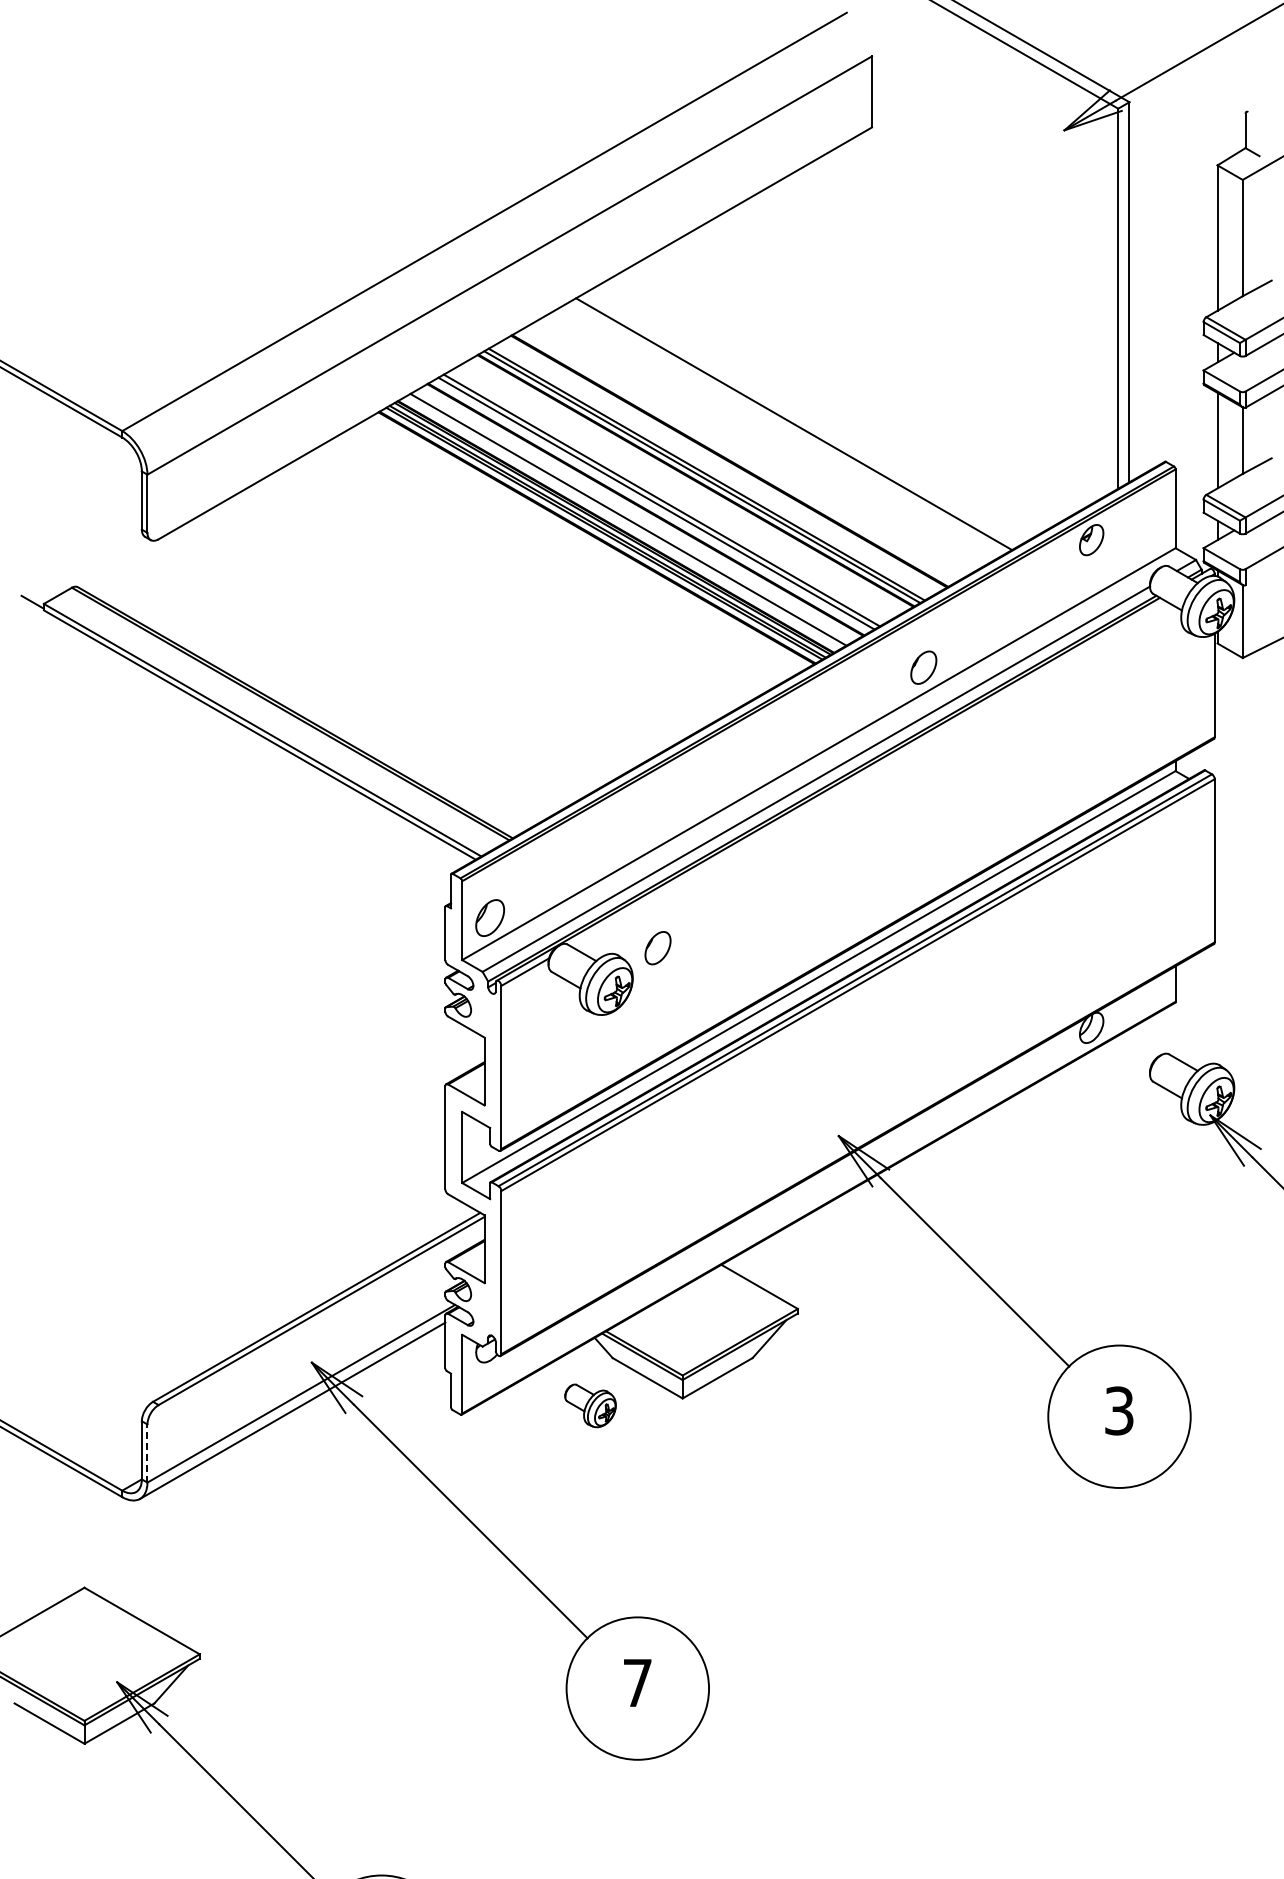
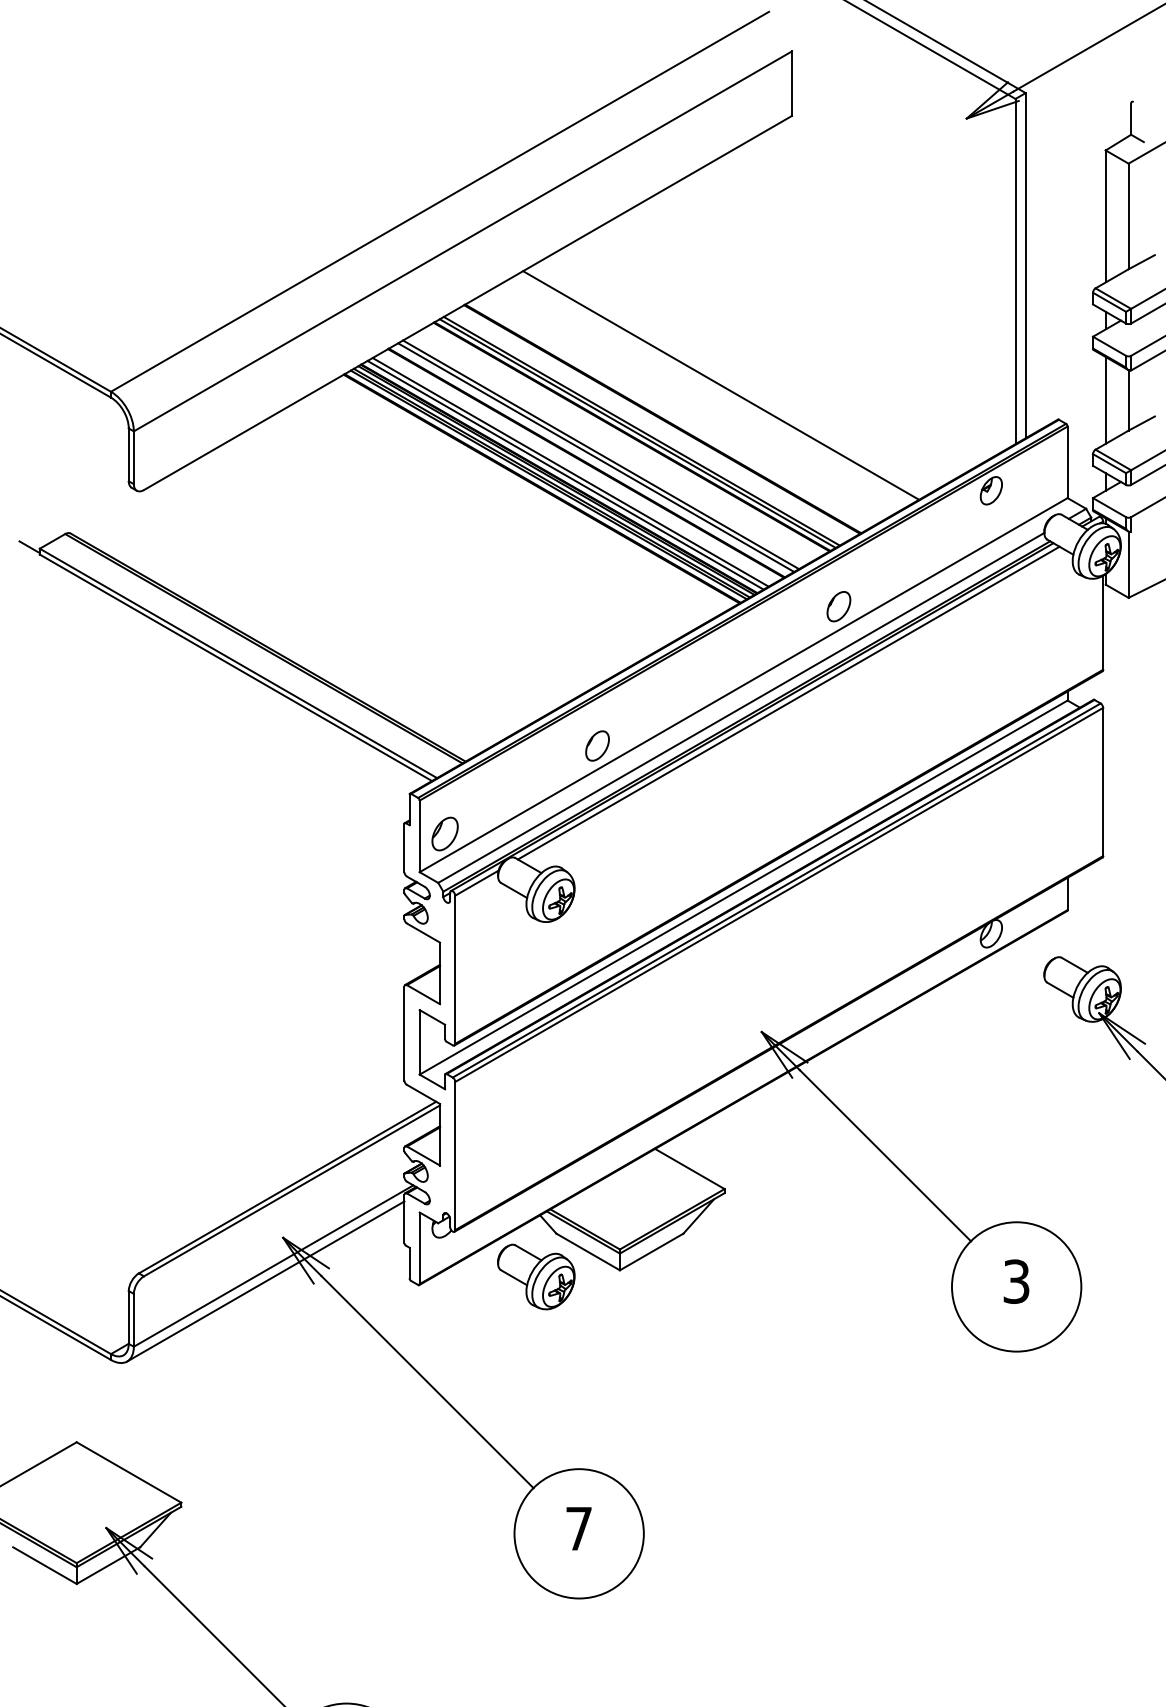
line: (622, 522) -> (565, 474), added
line: (868, 773) -> (788, 702), added
part: (657, 948) -> (597, 746), moved
part: (590, 1405) -> (536, 1276), size x1.67
line: (147, 1453) -> (133, 1320), dashed -> solid

